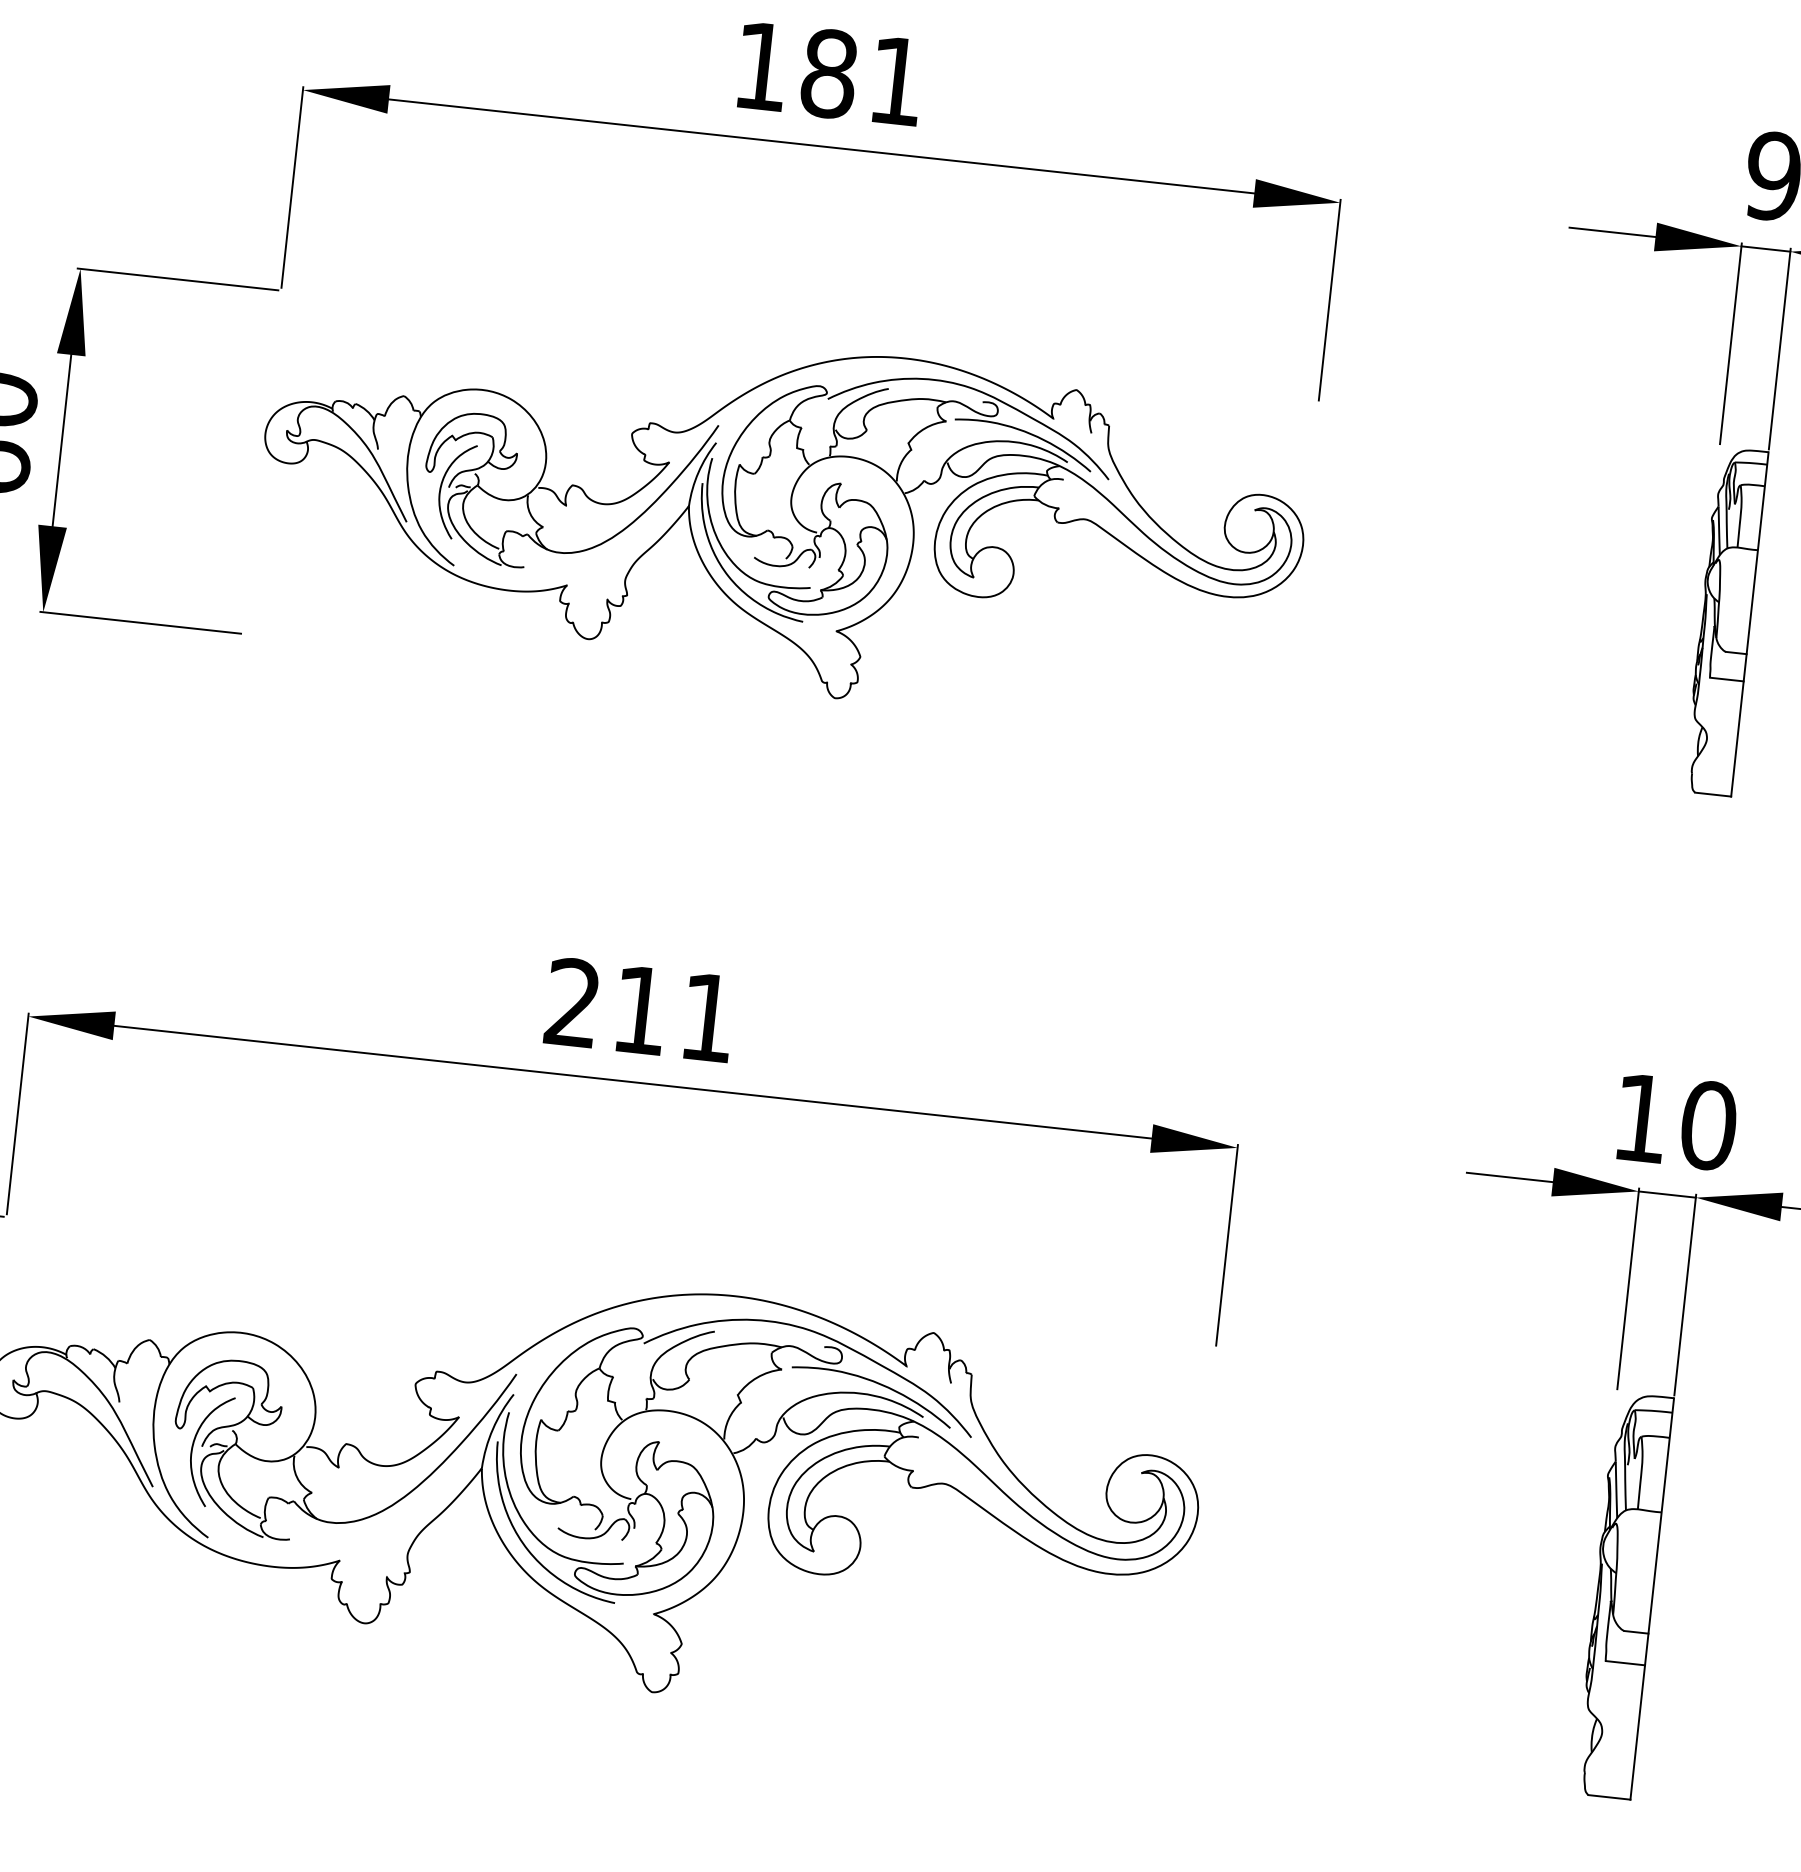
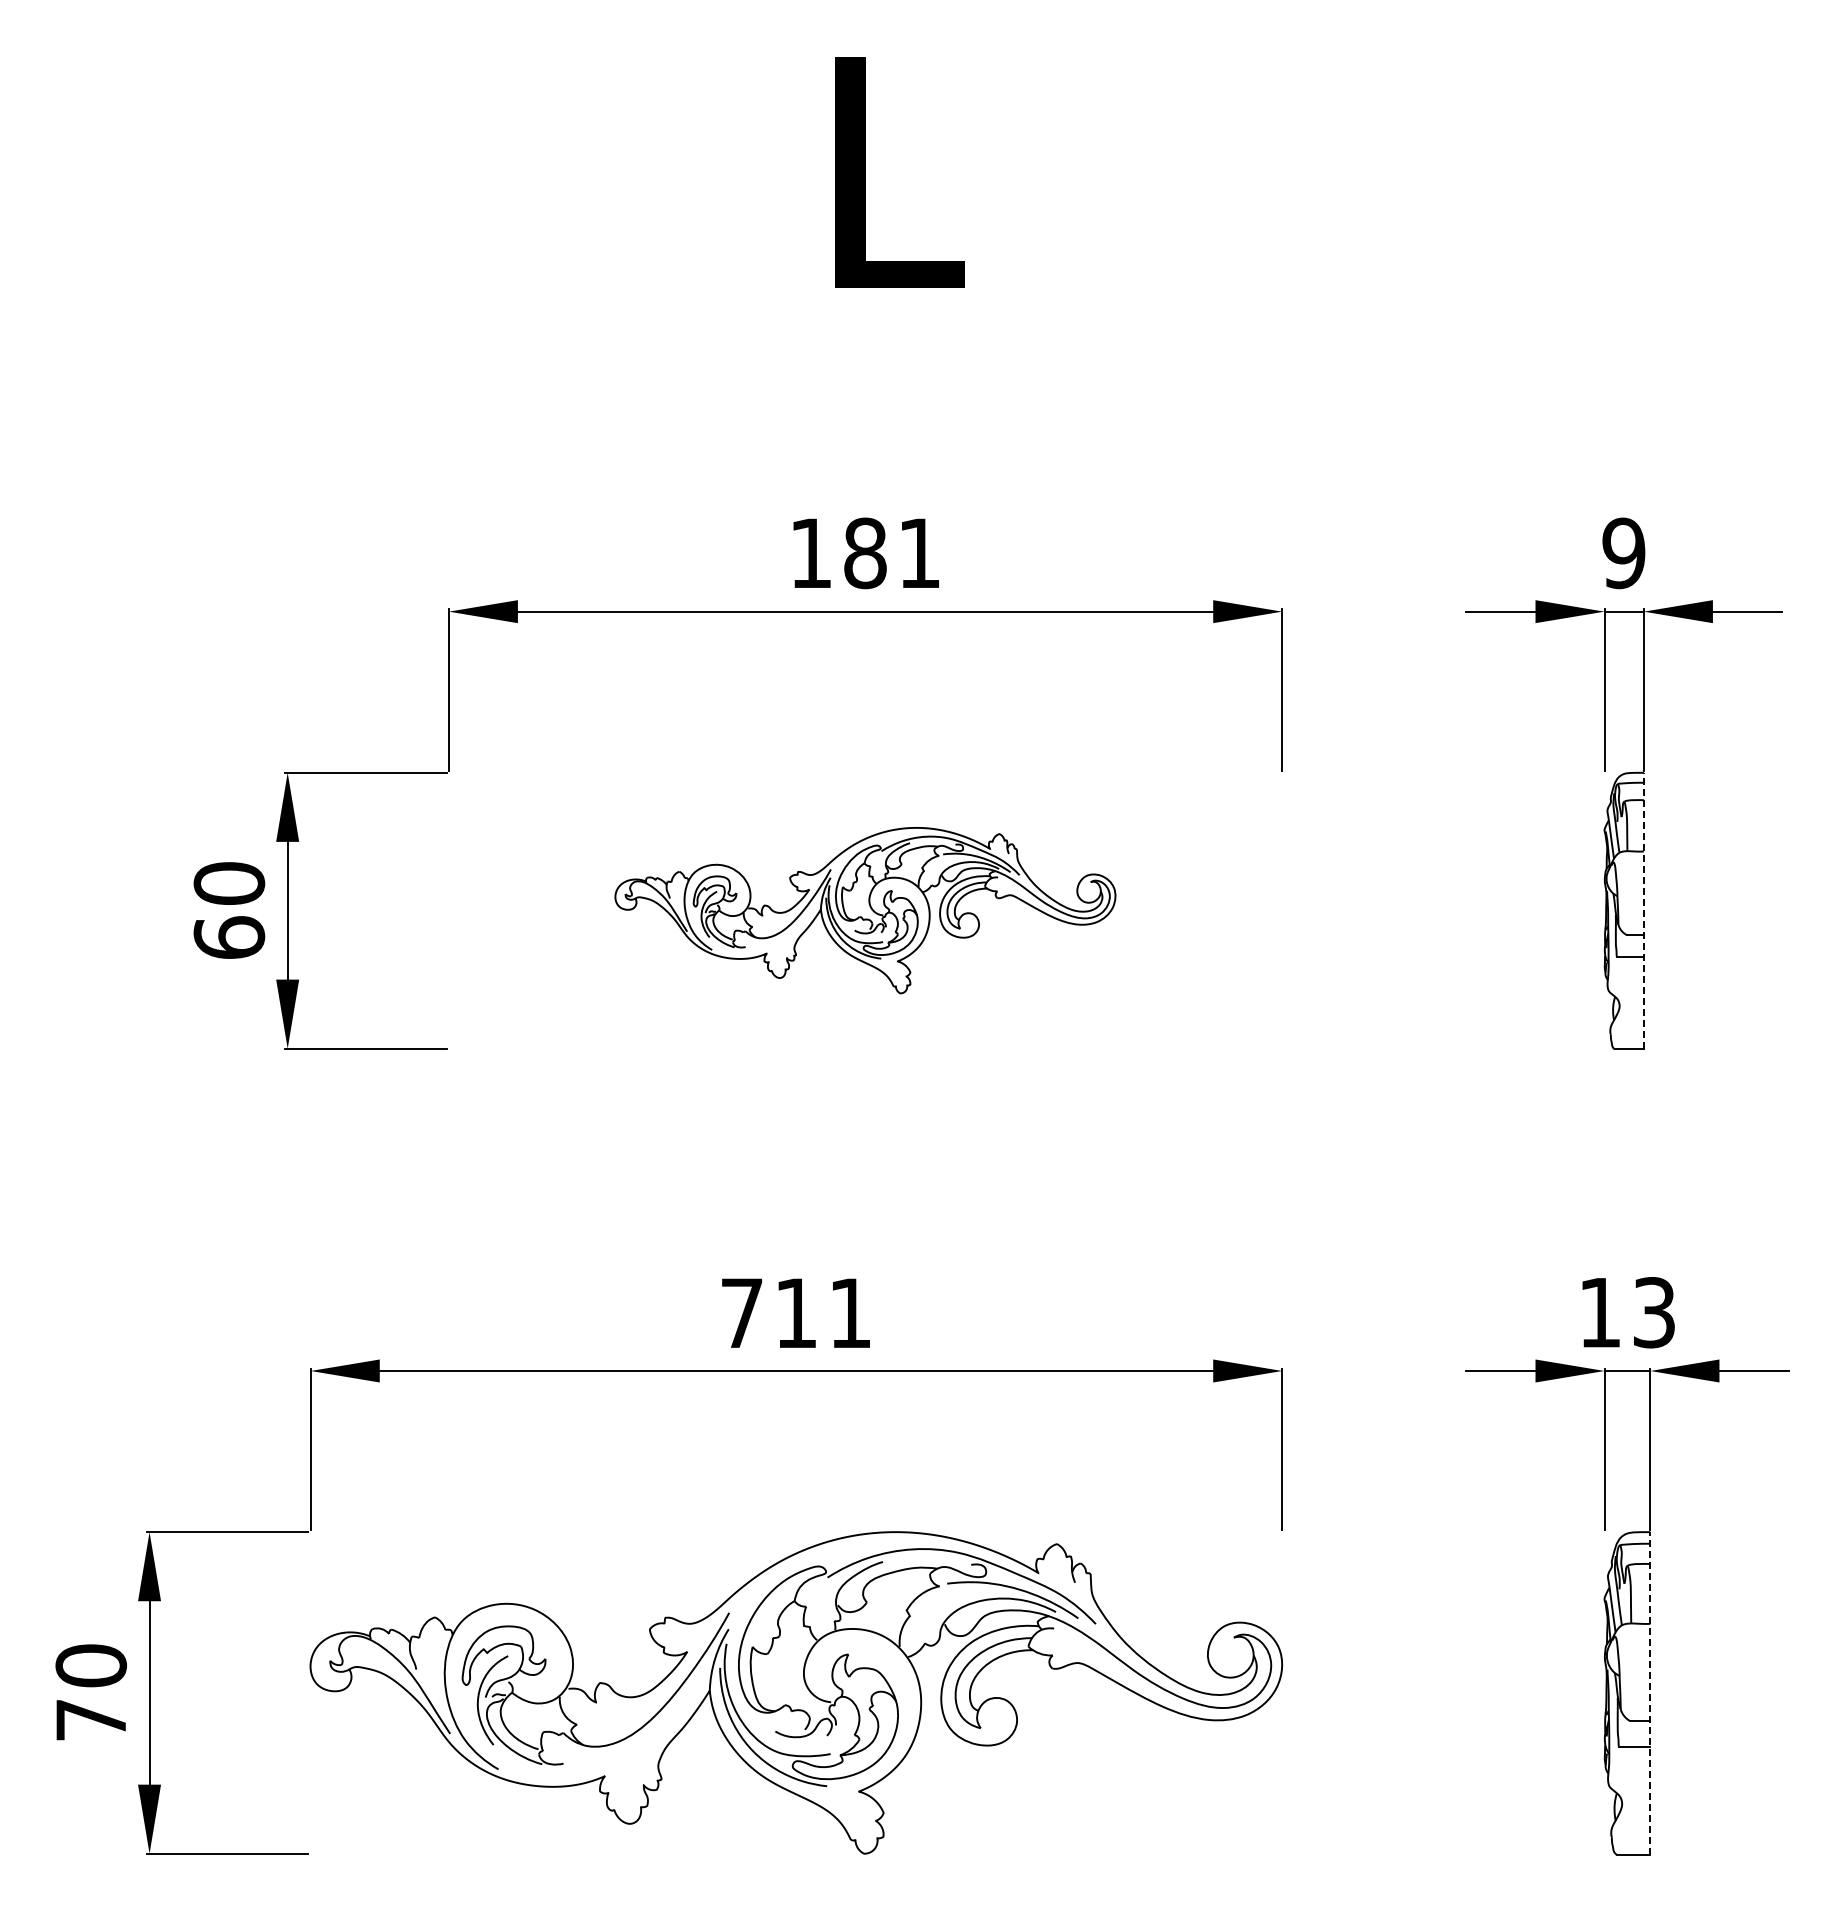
part: (781, 518) -> (865, 910), size x0.6
line: (1749, 623) -> (1643, 910), solid -> dashed
text: (572, 1001) -> (741, 1312), 211 -> 711
text: (1708, 1125) -> (1654, 1312), 10 -> 13
line: (1652, 1597) -> (1650, 1692), solid -> dashed

